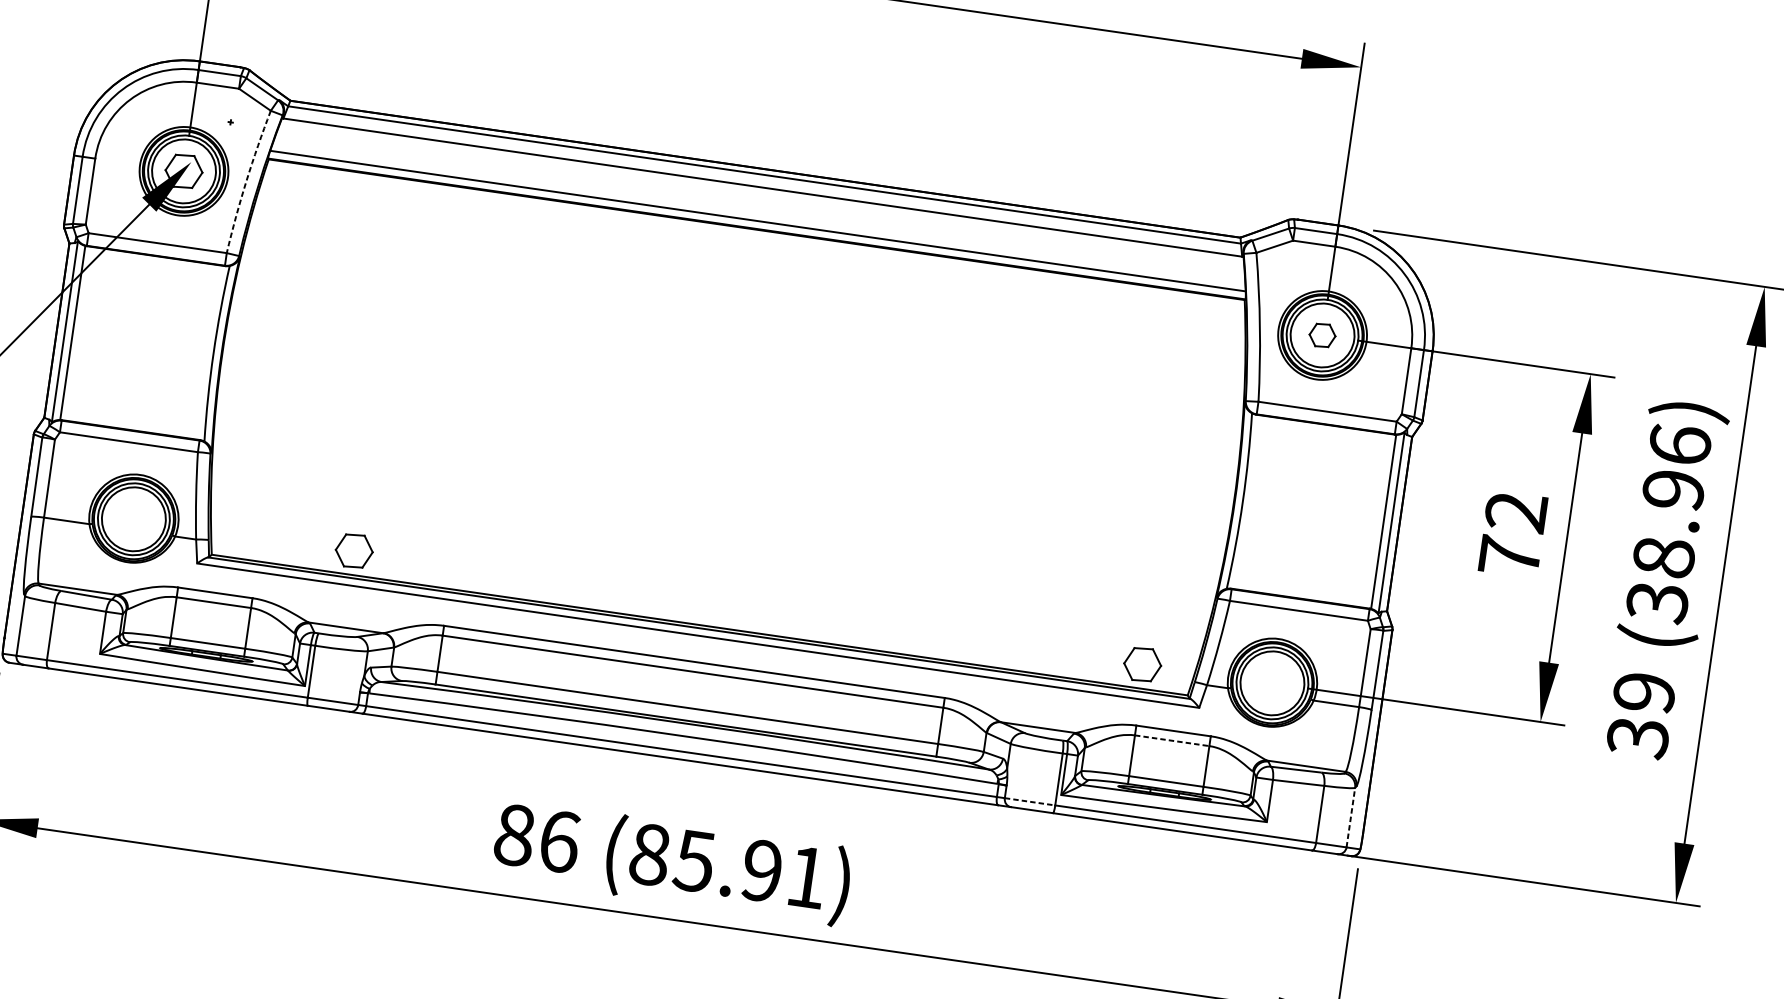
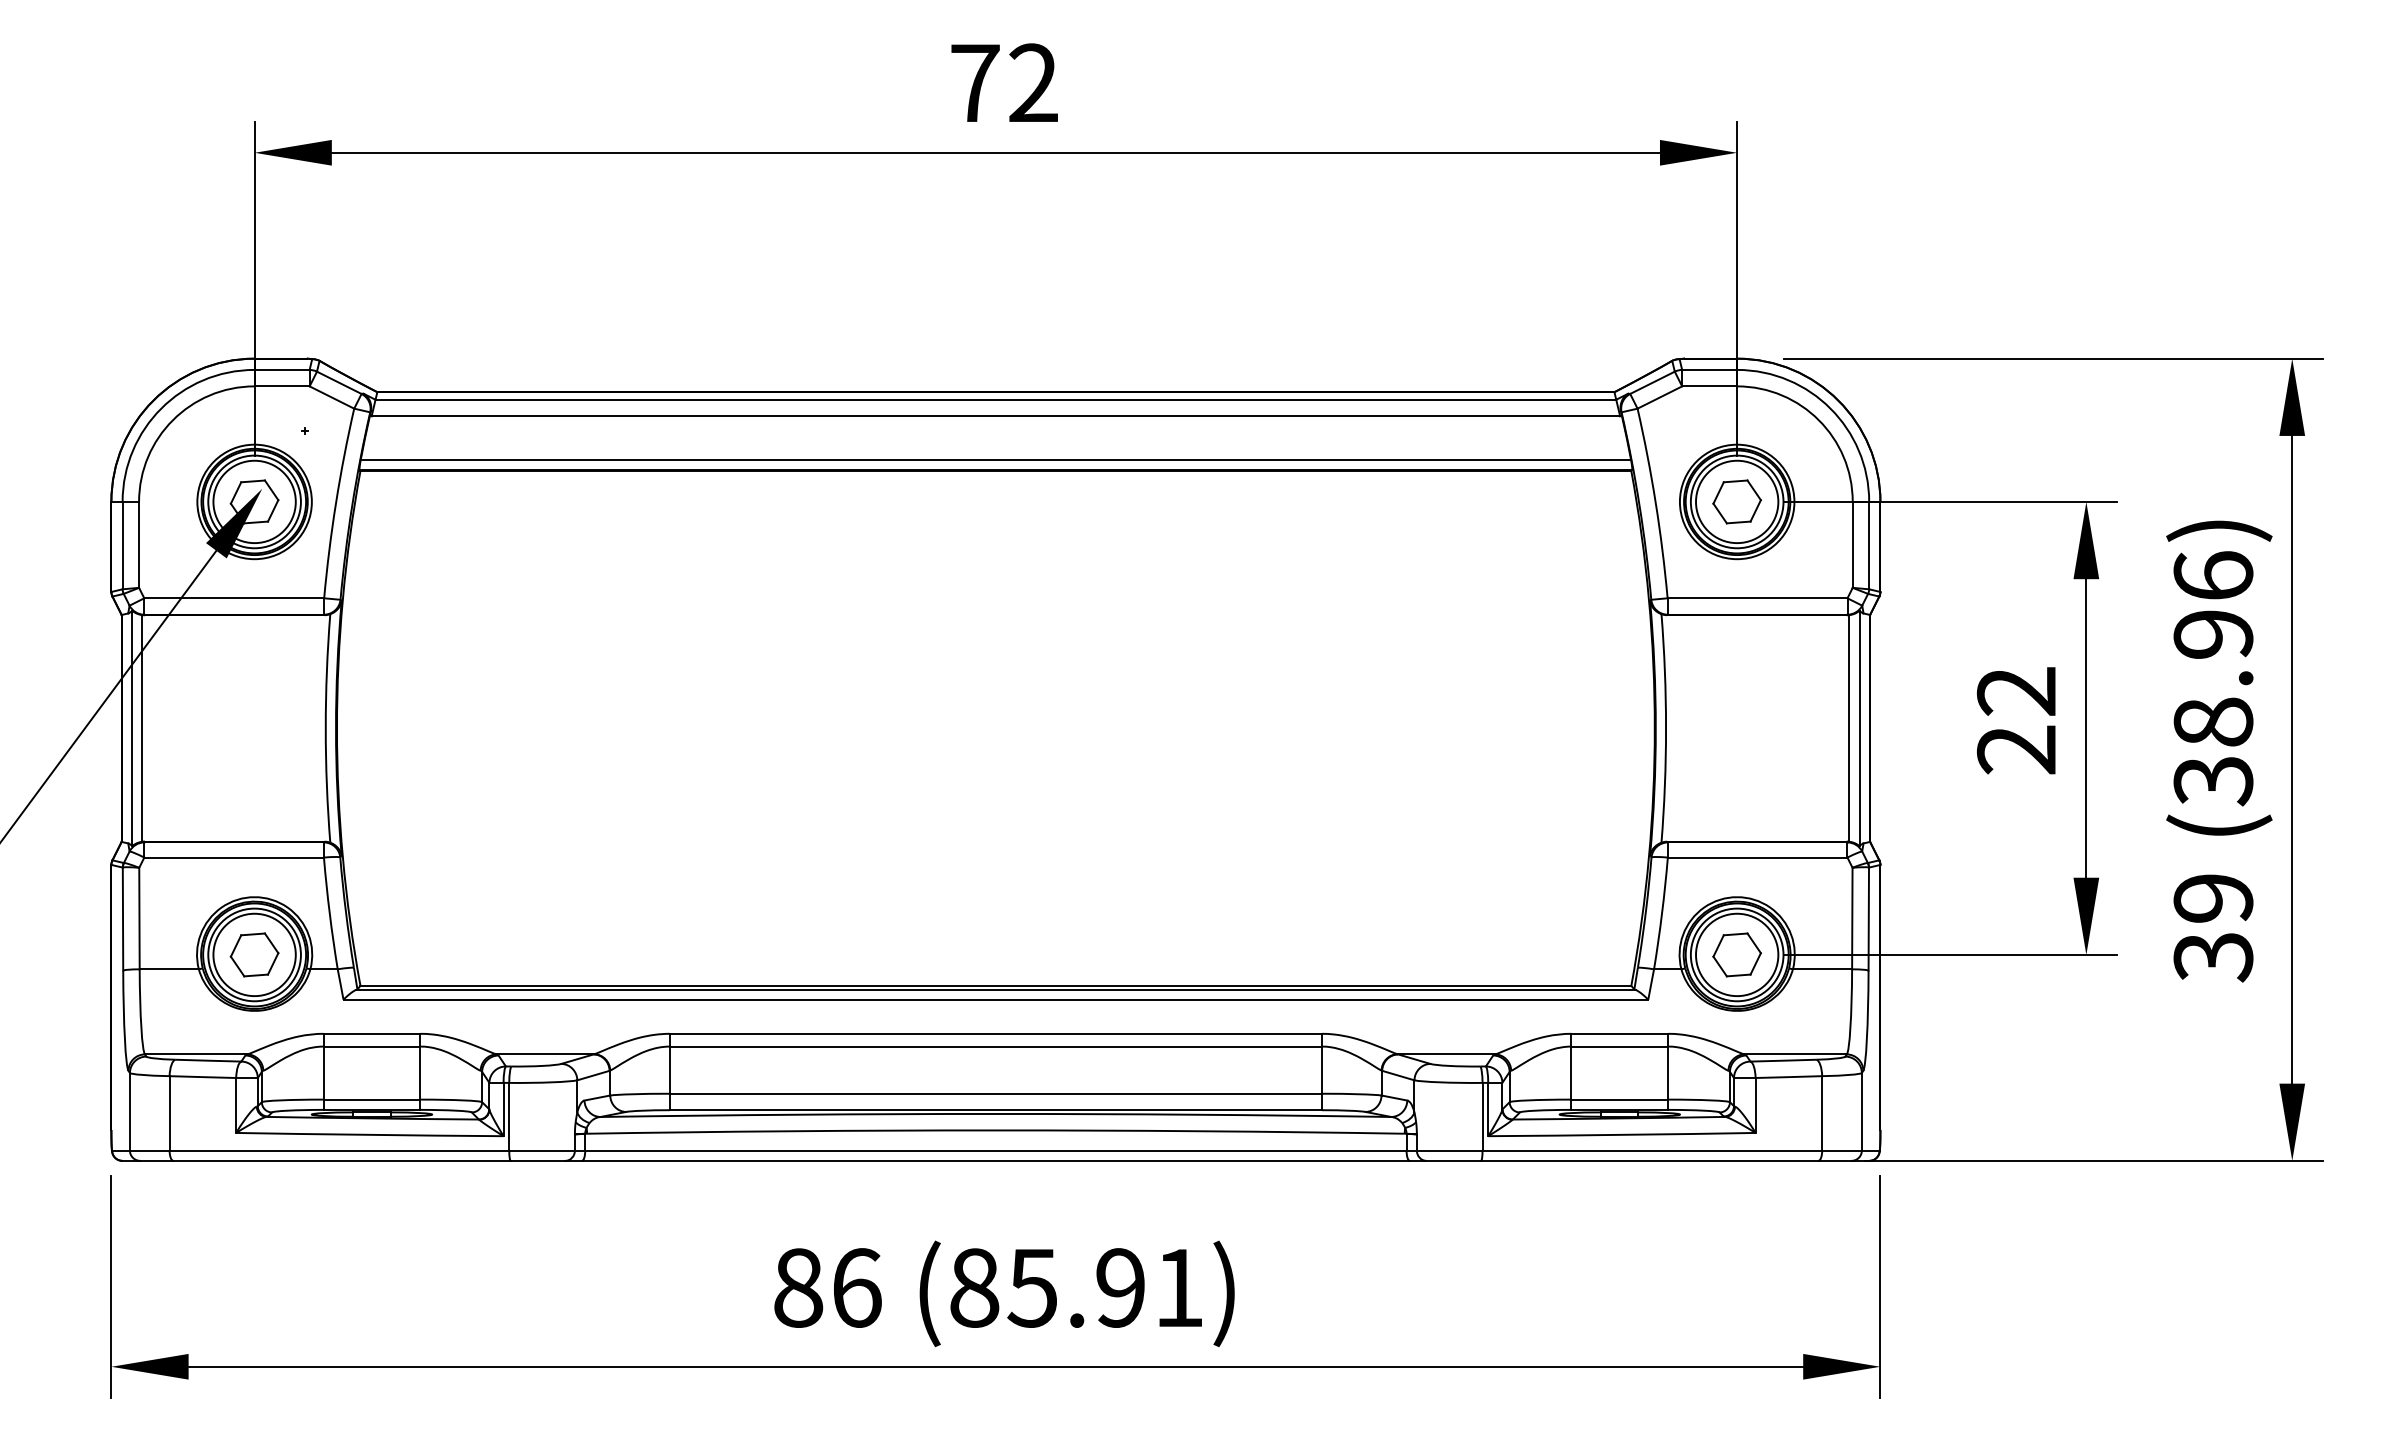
arc: (246, 180) -> (336, 502), dashed -> solid
part: (1322, 335) -> (1736, 501), size x1.43
part: (354, 550) -> (254, 954), moved
text: (1508, 556) -> (2015, 749), 72 -> 22
part: (1142, 664) -> (1736, 954), moved
line: (1172, 740) -> (1620, 1046), dashed -> solid
line: (1029, 801) -> (1449, 1150), dashed -> solid
line: (1350, 817) -> (1861, 1111), dashed -> solid

